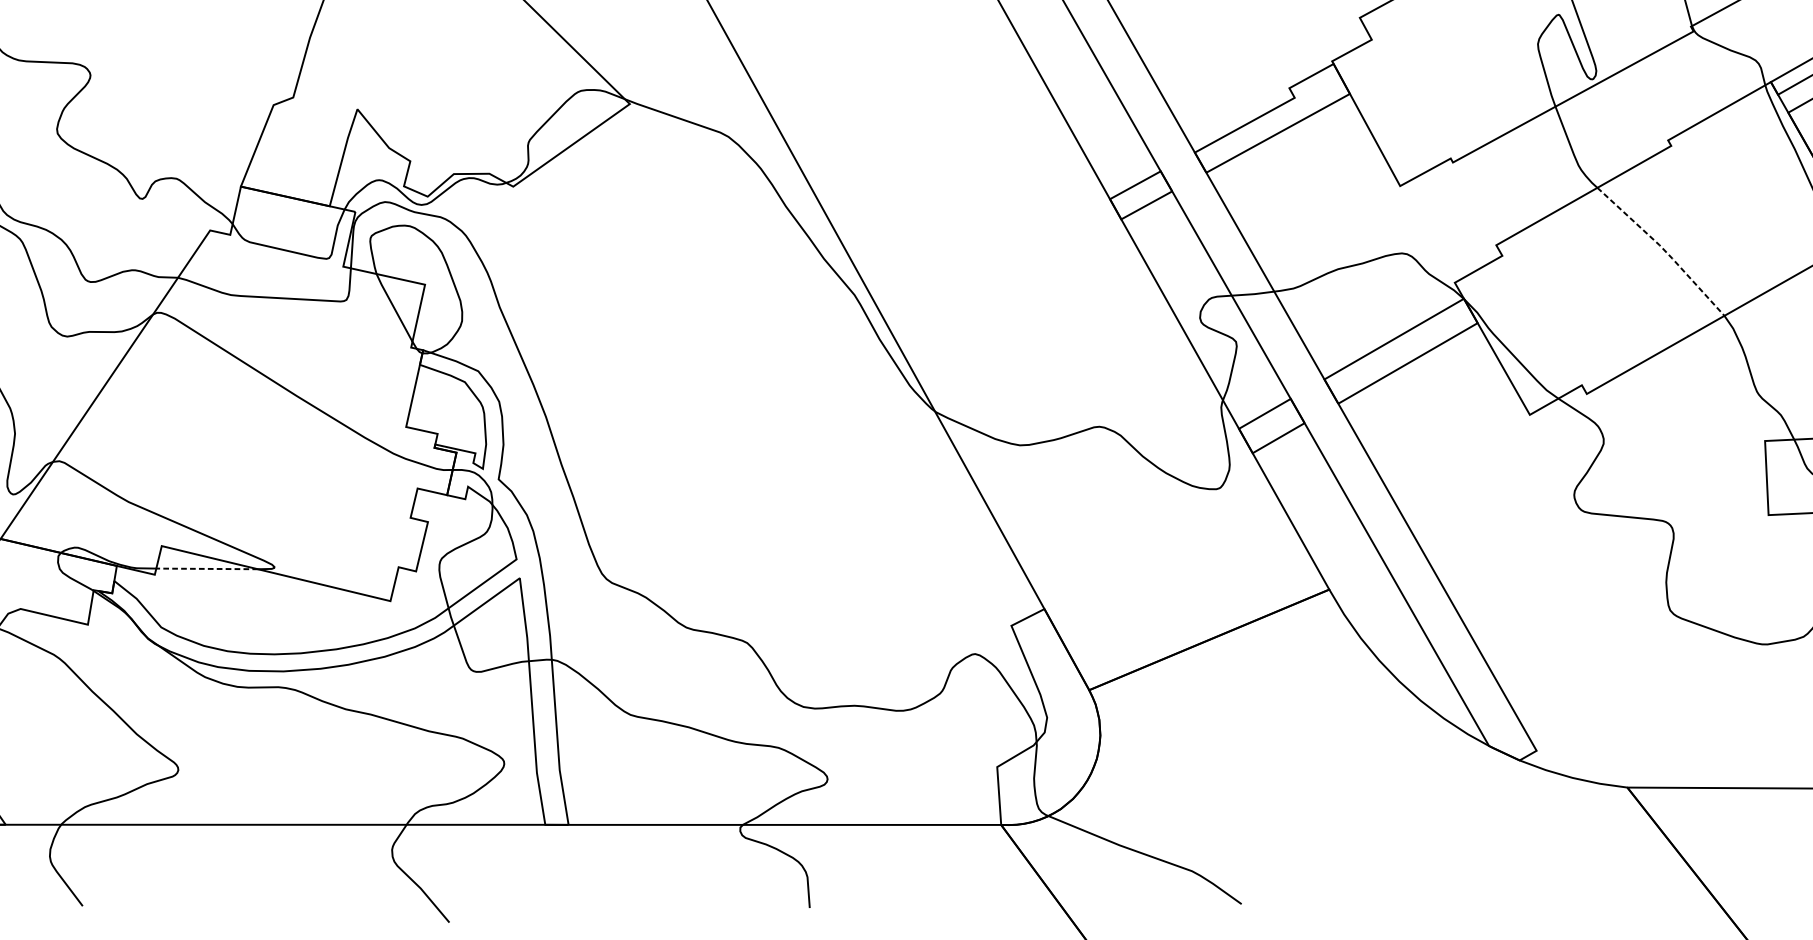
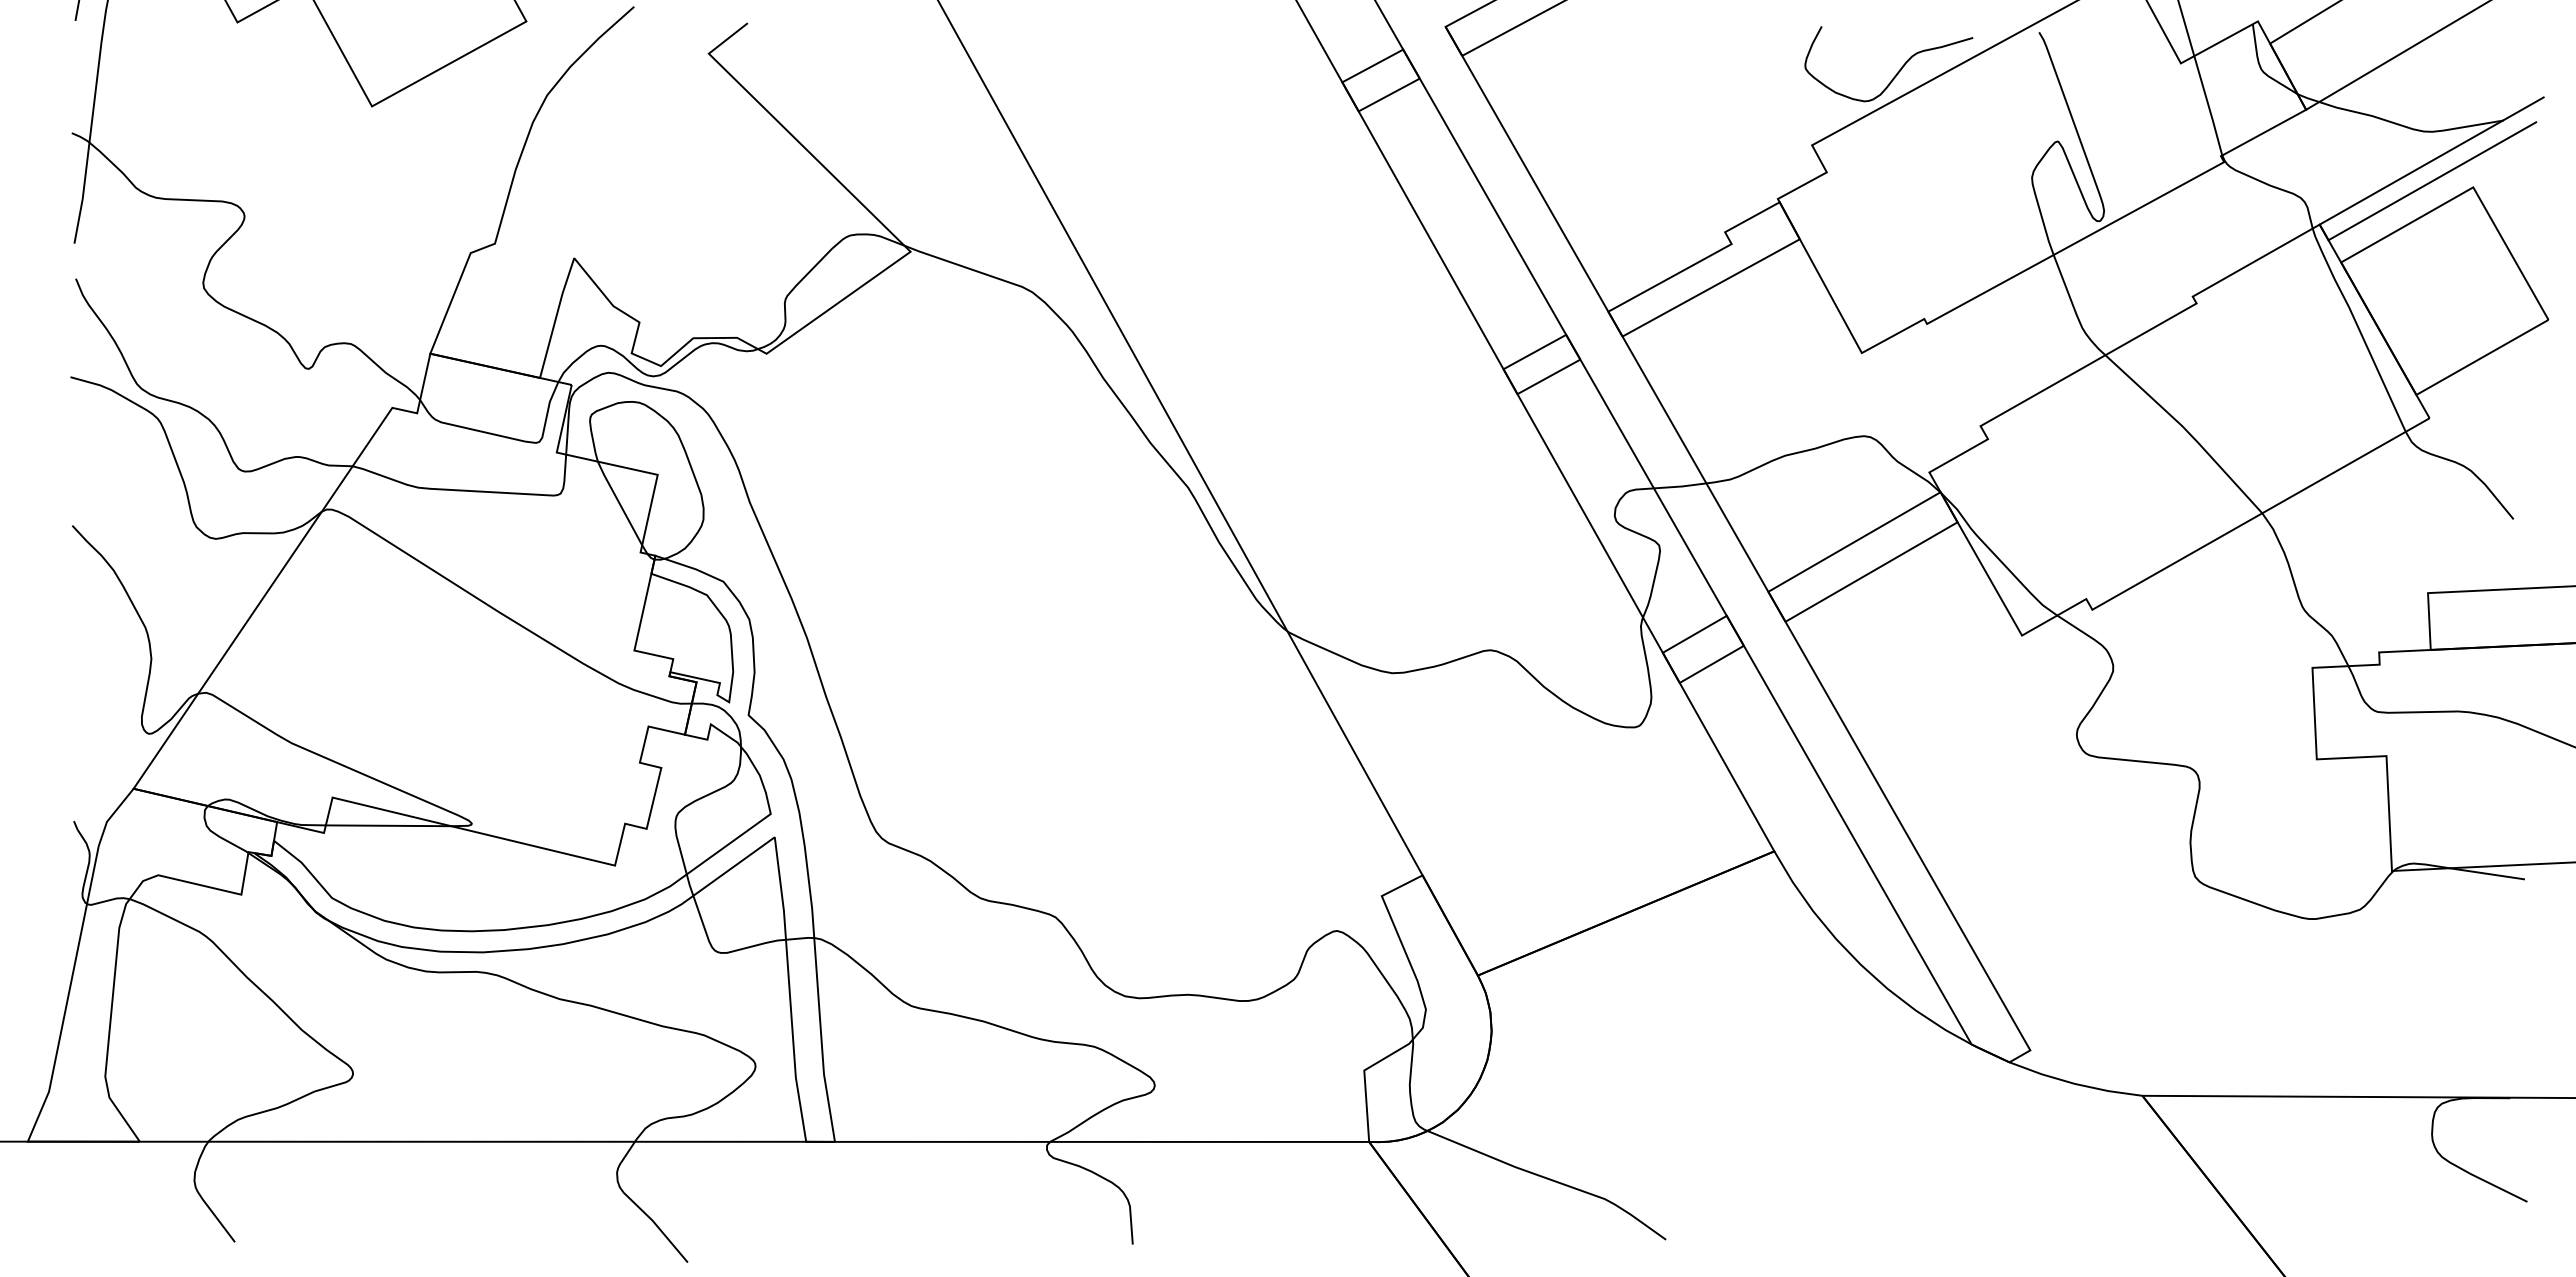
line: (1663, 249) -> (2187, 431), dashed -> solid
line: (207, 568) -> (388, 825), dashed -> solid

